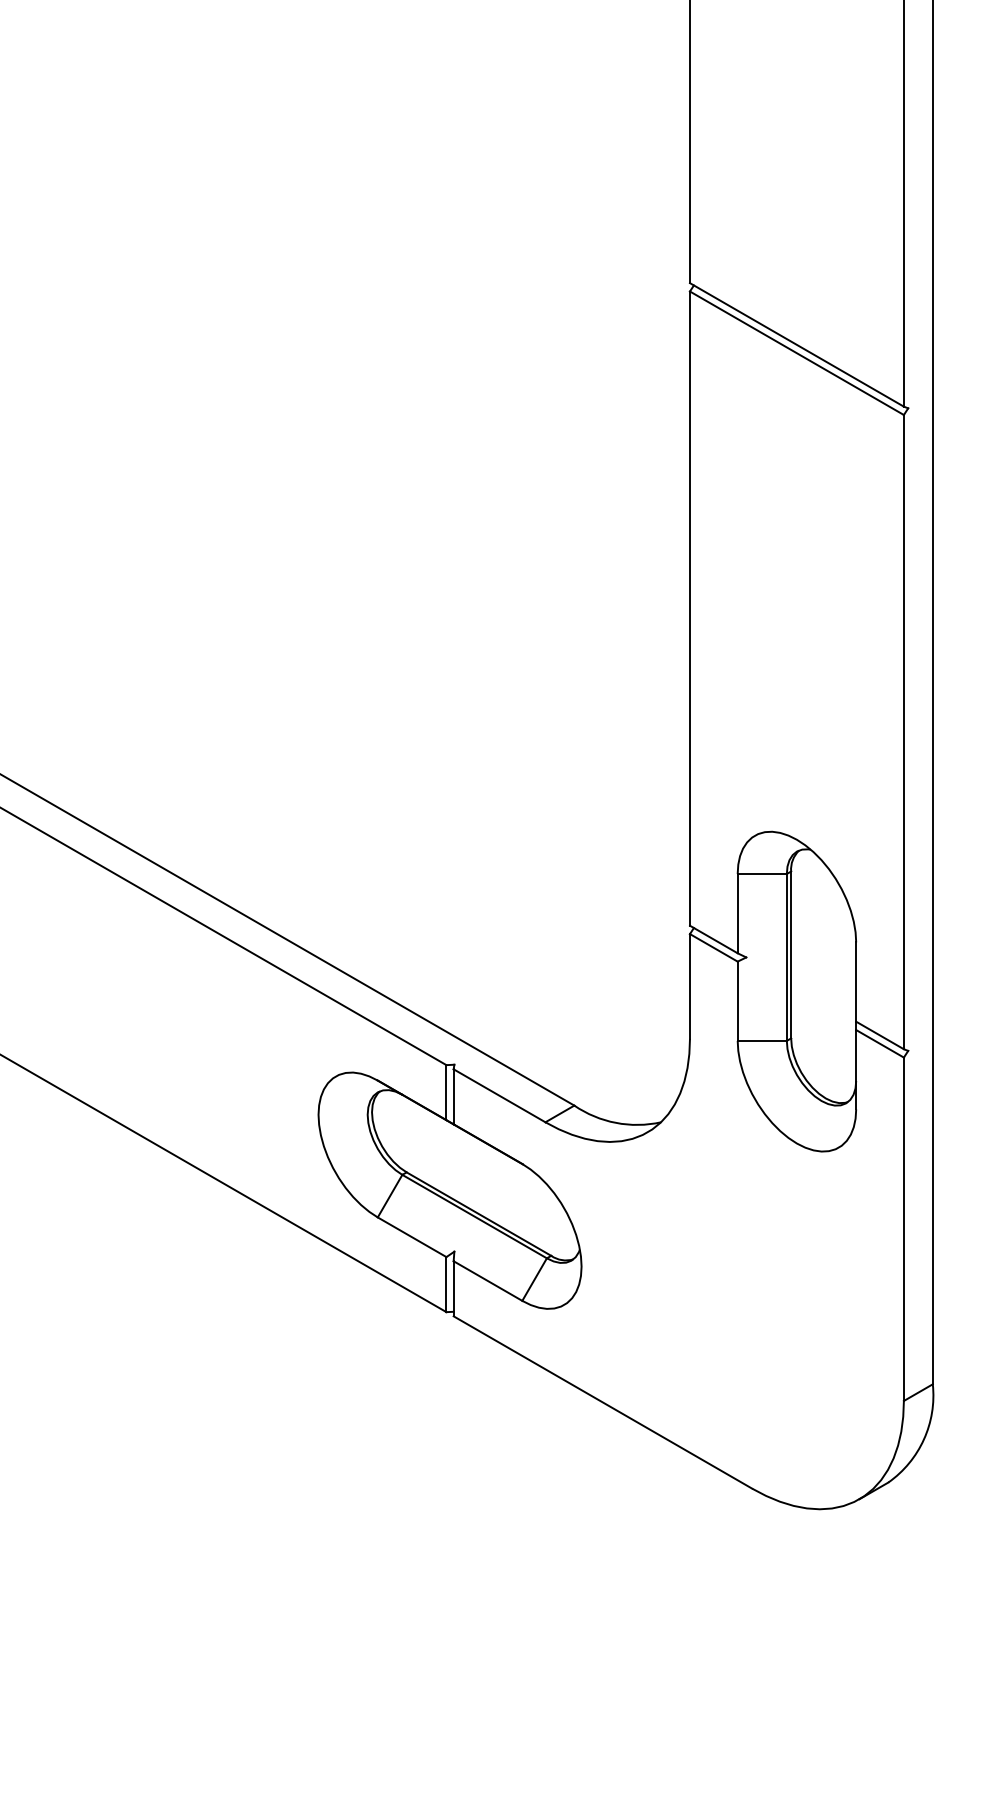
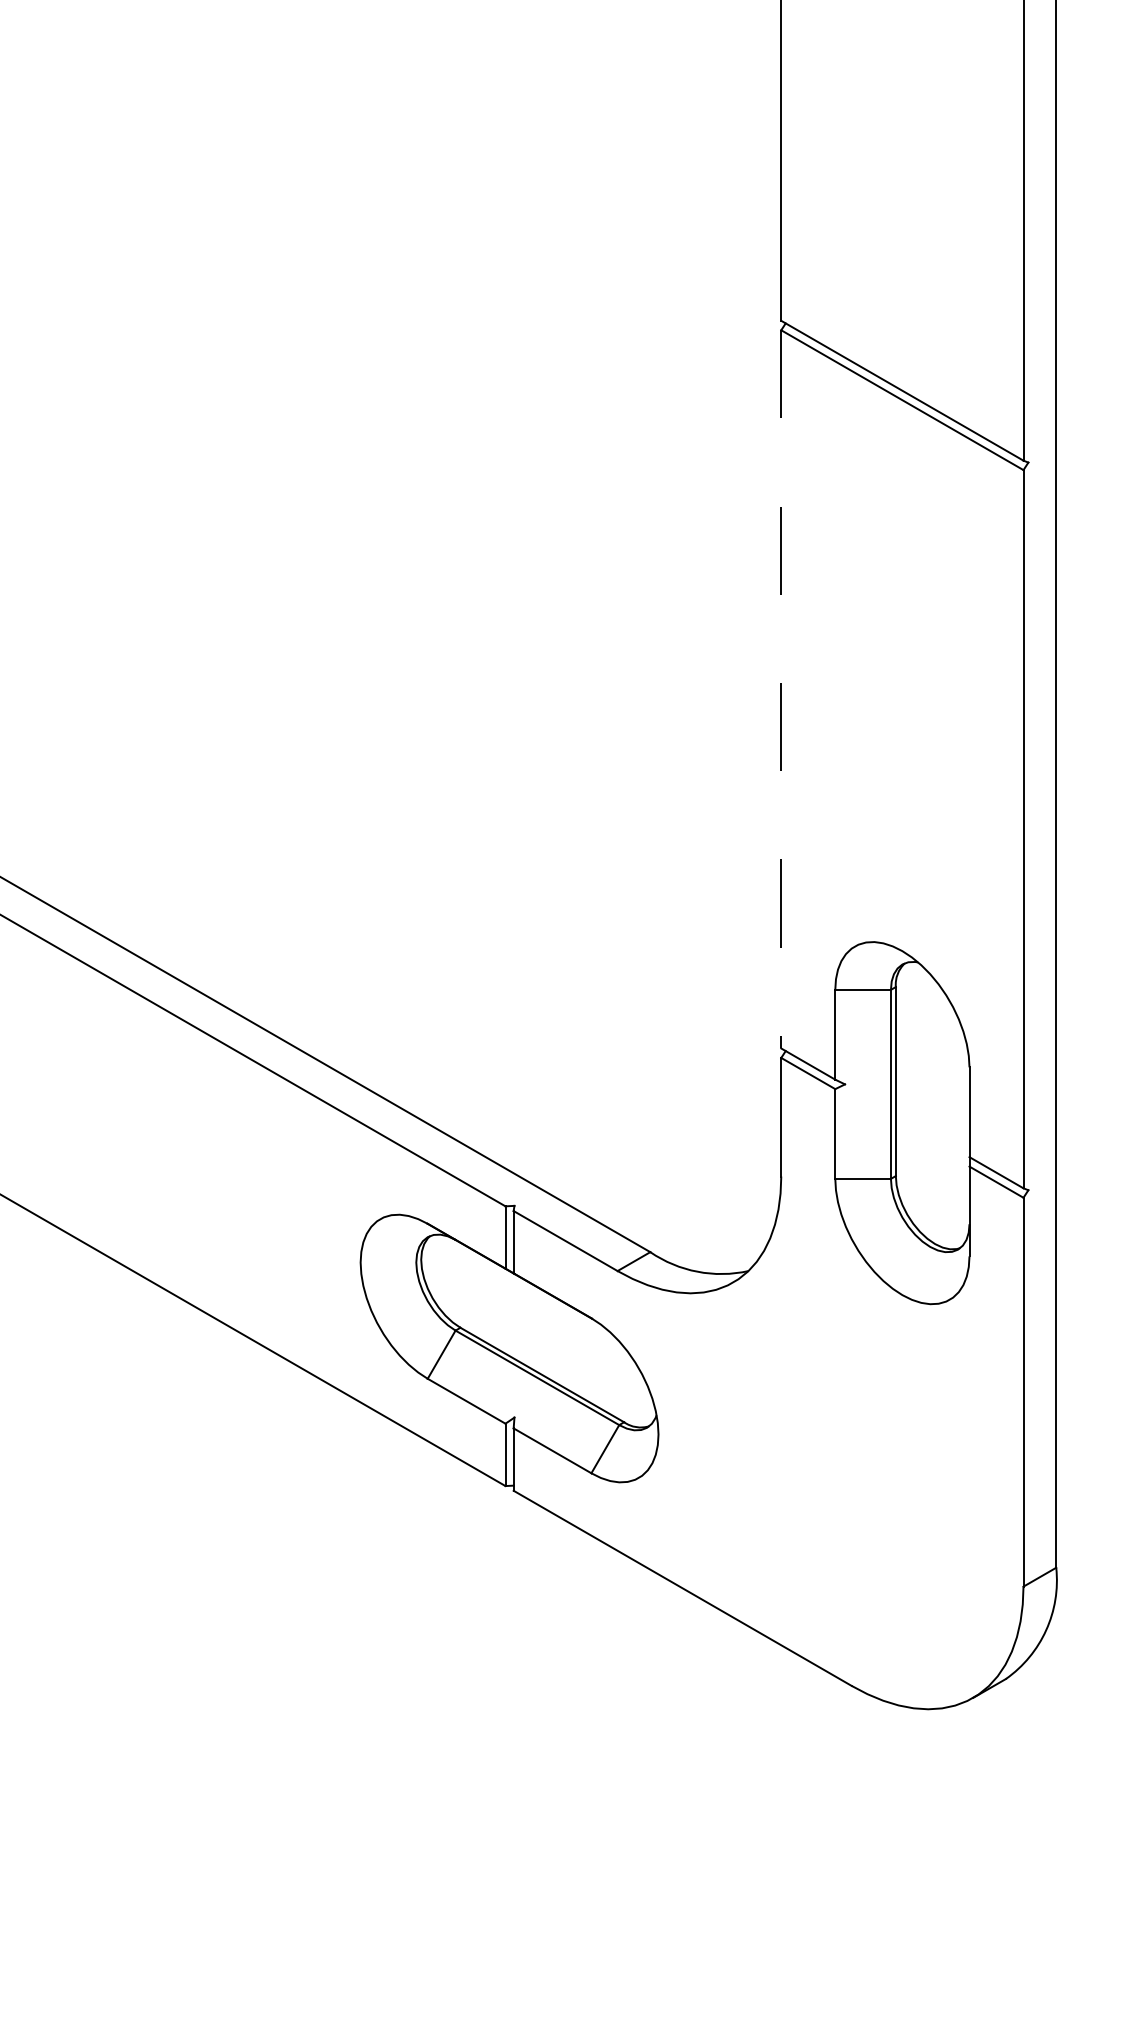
line: (689, 609) -> (780, 690), solid -> dashed

